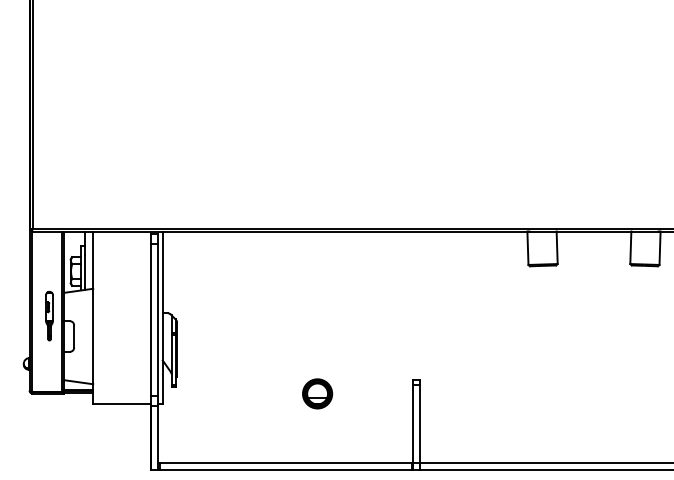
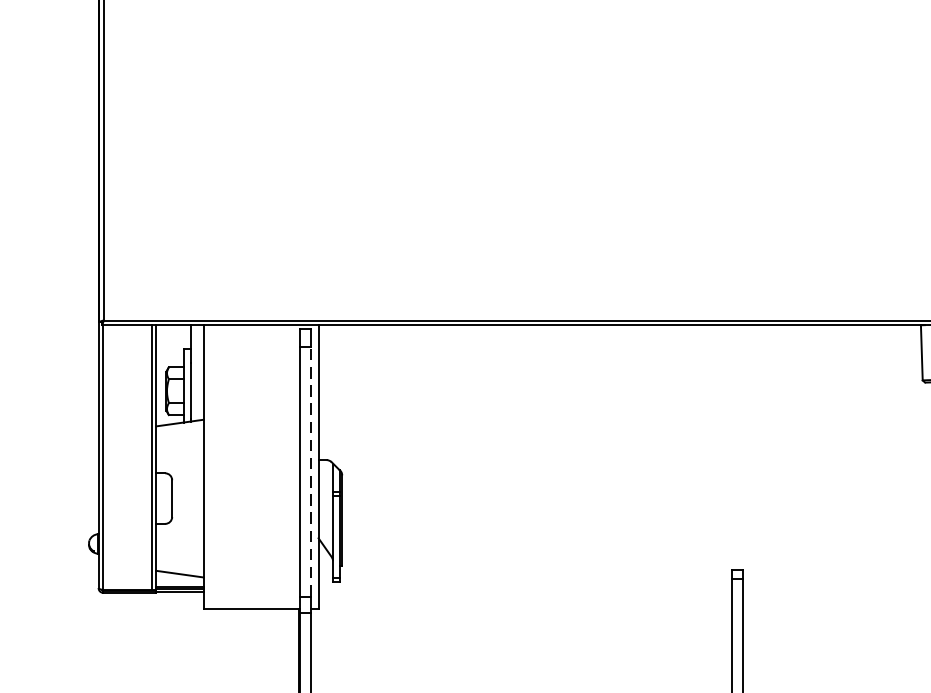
part: (49, 315) -> (131, 463), removed
line: (158, 320) -> (311, 472), solid -> dashed
part: (317, 393) -> (574, 592), removed

